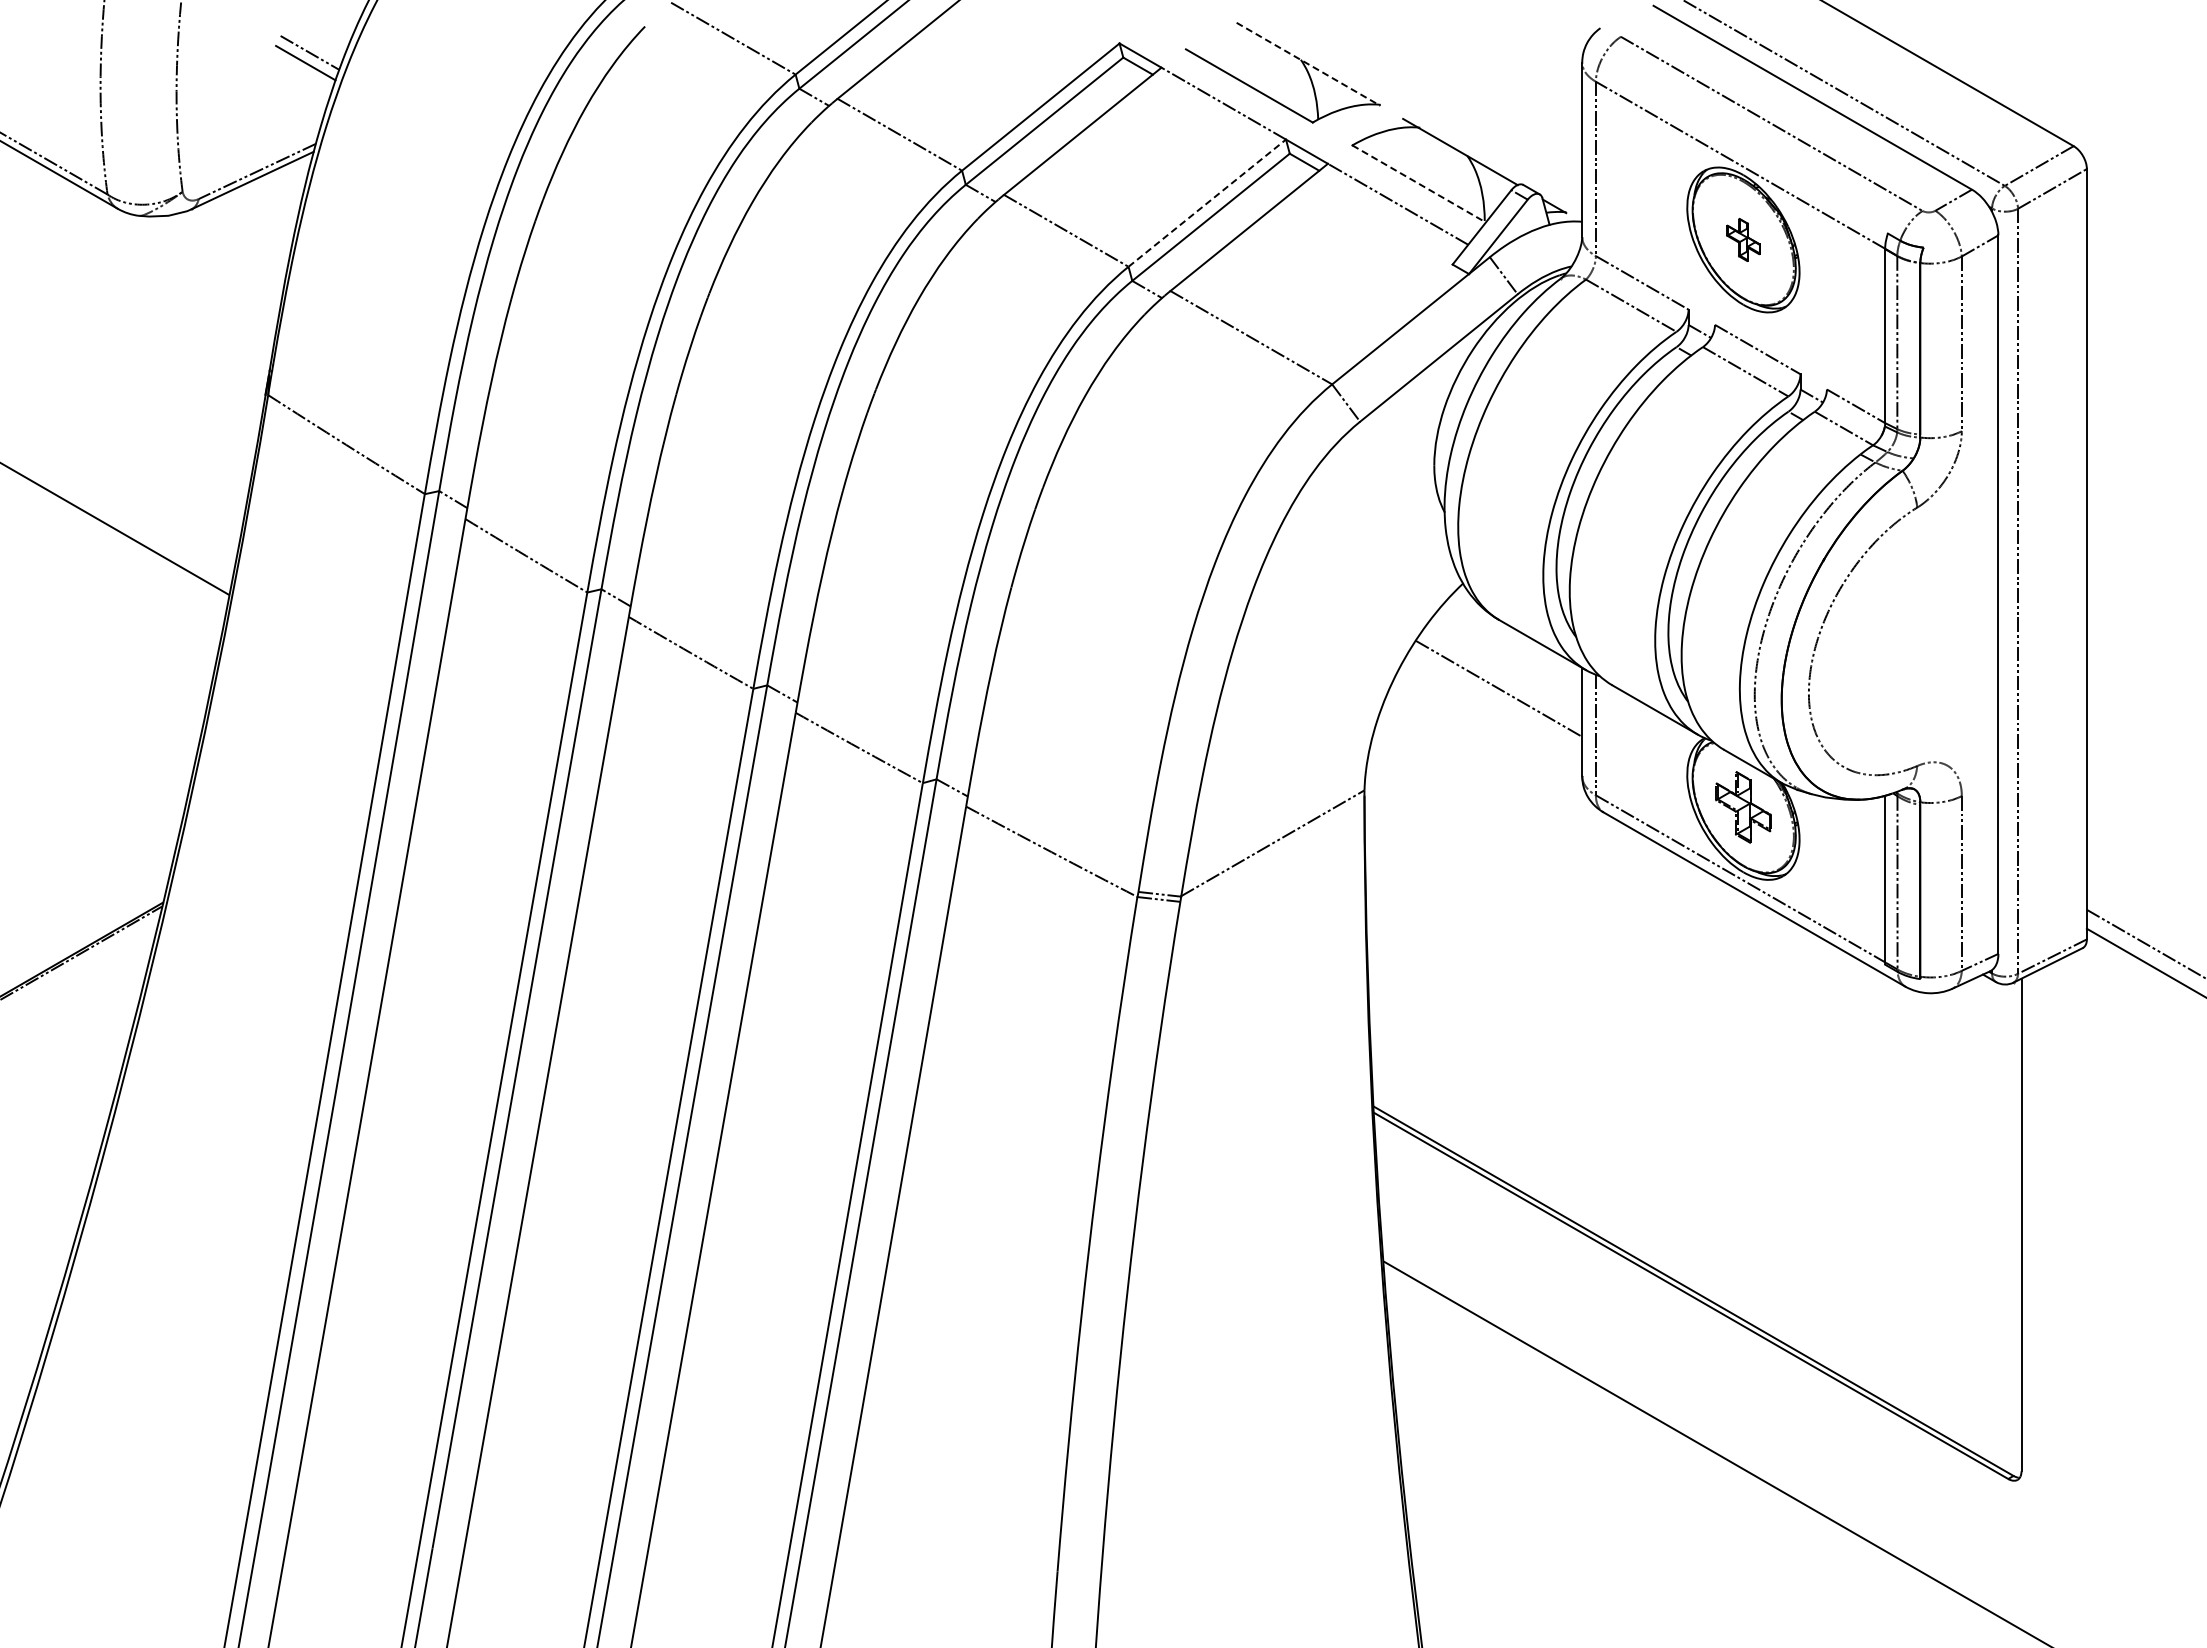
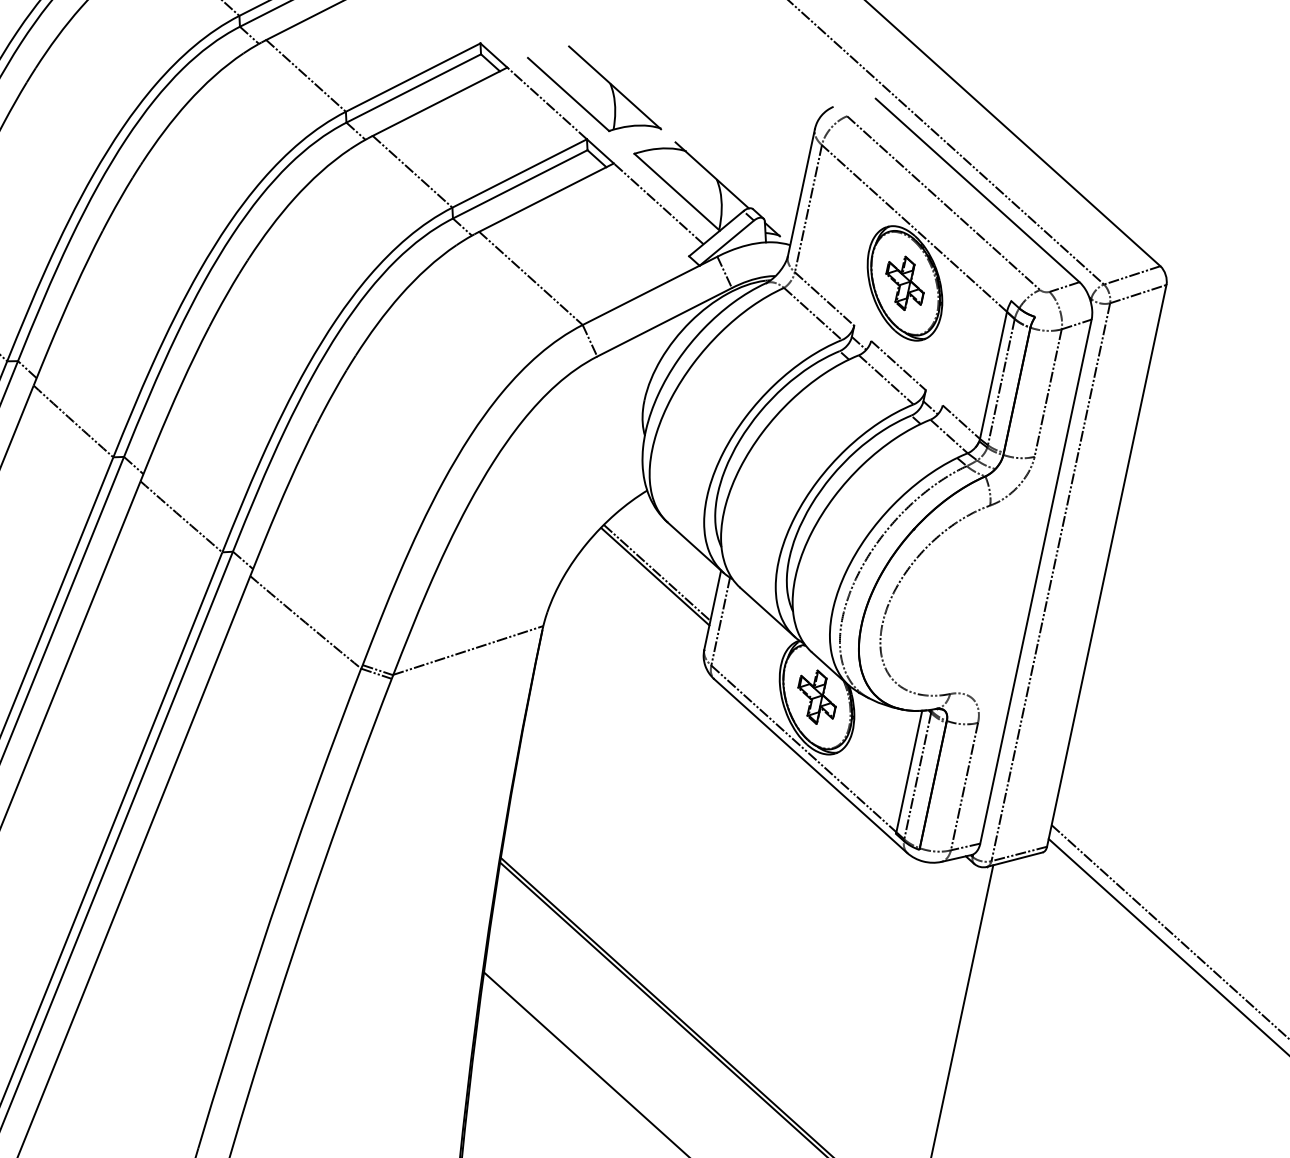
line: (1308, 64) -> (615, 88), dashed -> solid
line: (1419, 184) -> (677, 192), dashed -> solid
line: (1207, 202) -> (519, 173), dashed -> solid
part: (1743, 239) -> (905, 283), size x1.67
line: (1497, 694) -> (655, 576), added

